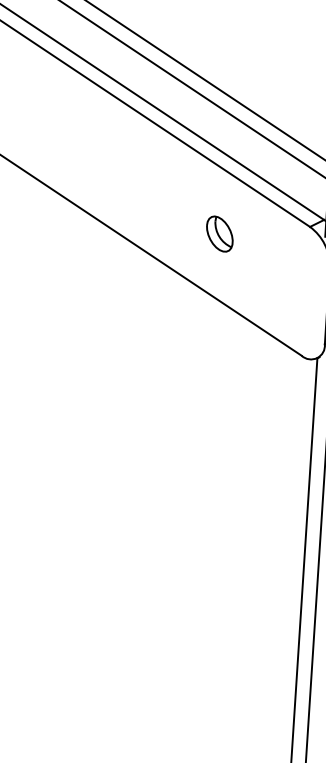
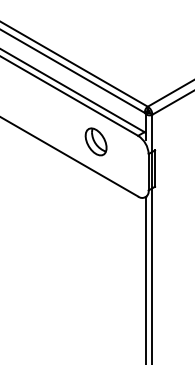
part: (218, 233) -> (95, 141), size x1.67

